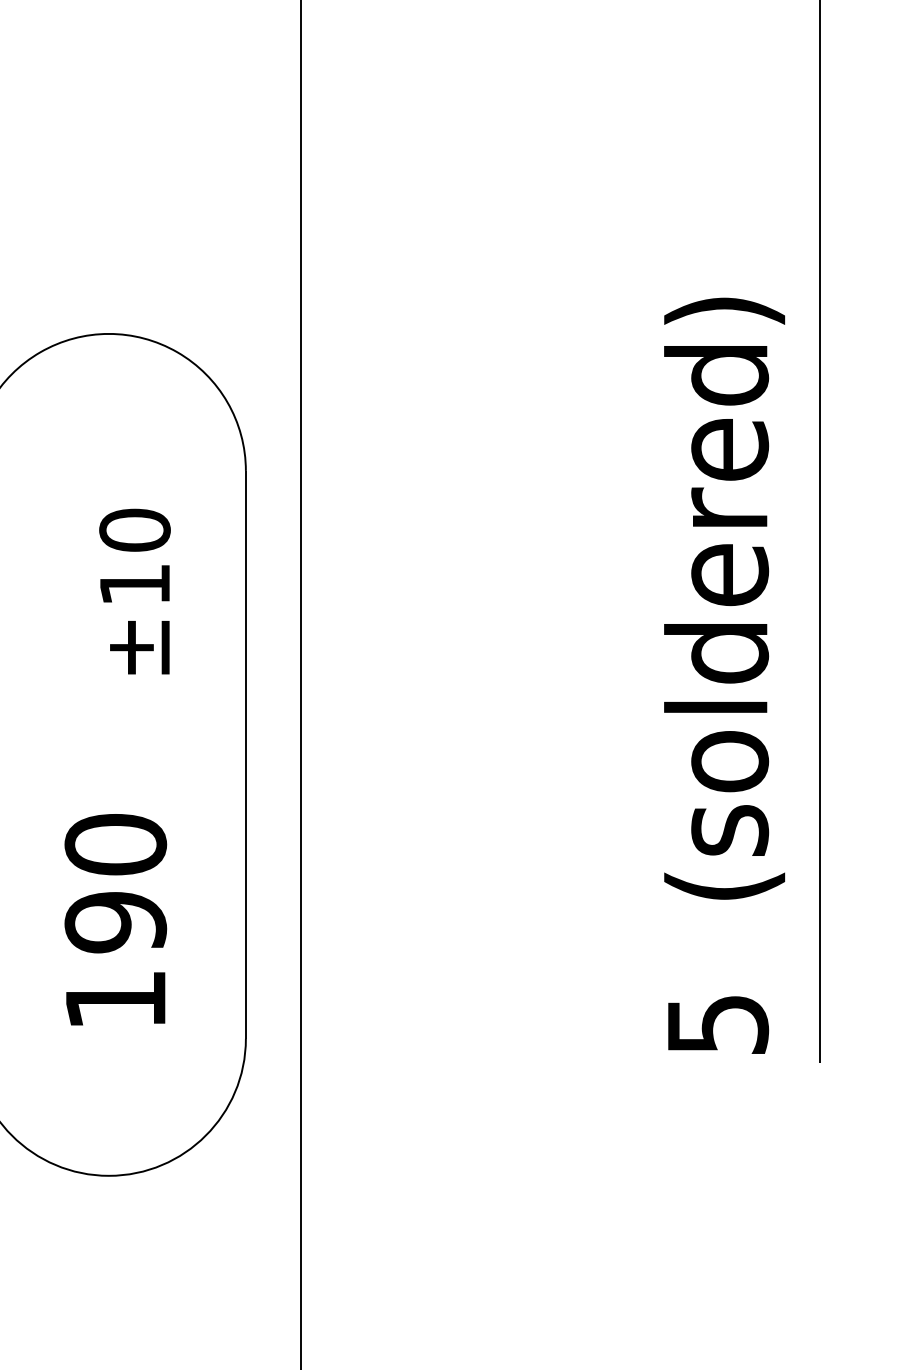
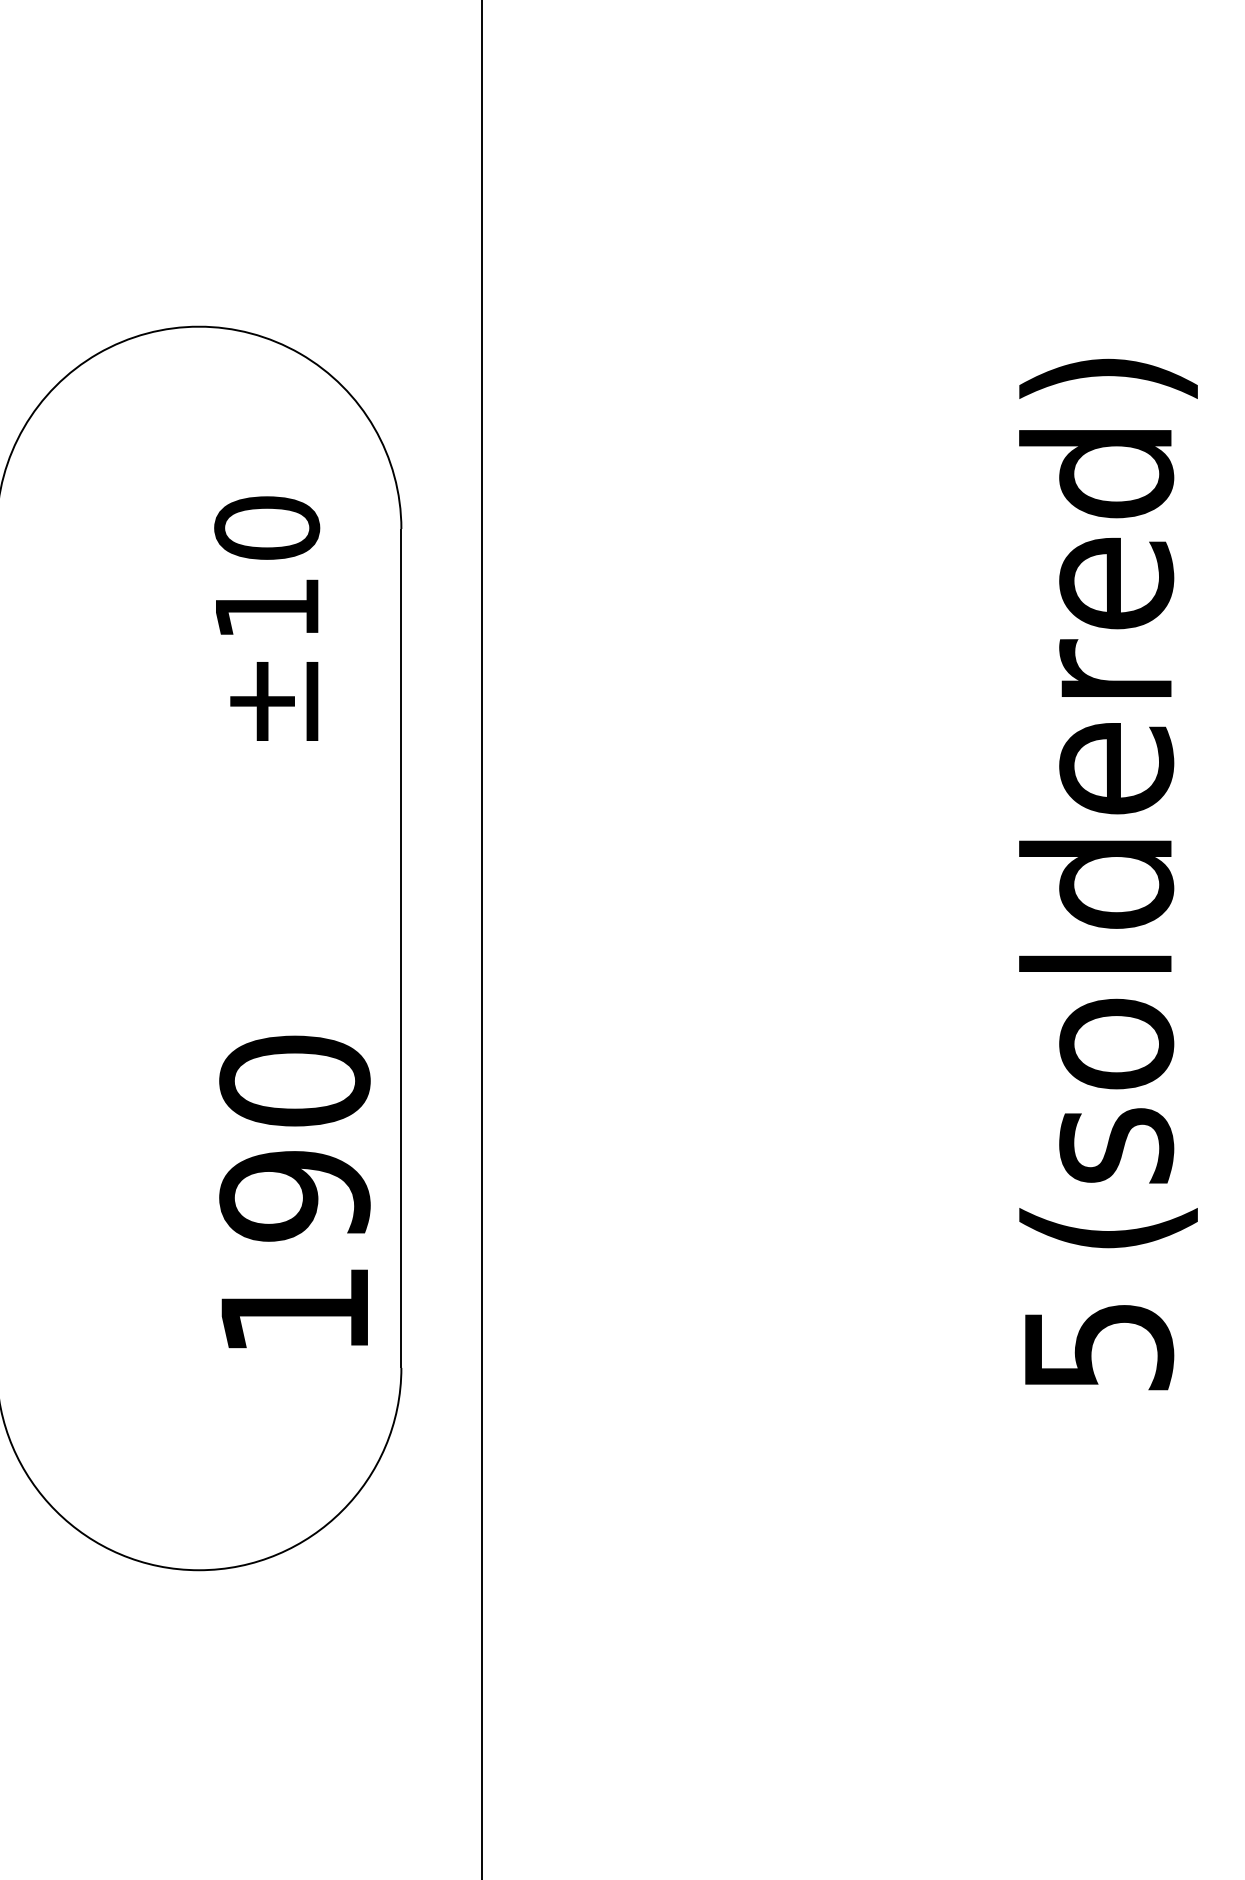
text: (134, 591) -> (266, 618), moved
text: (724, 598) -> (1108, 803), moved
text: (115, 919) -> (294, 1191), moved

